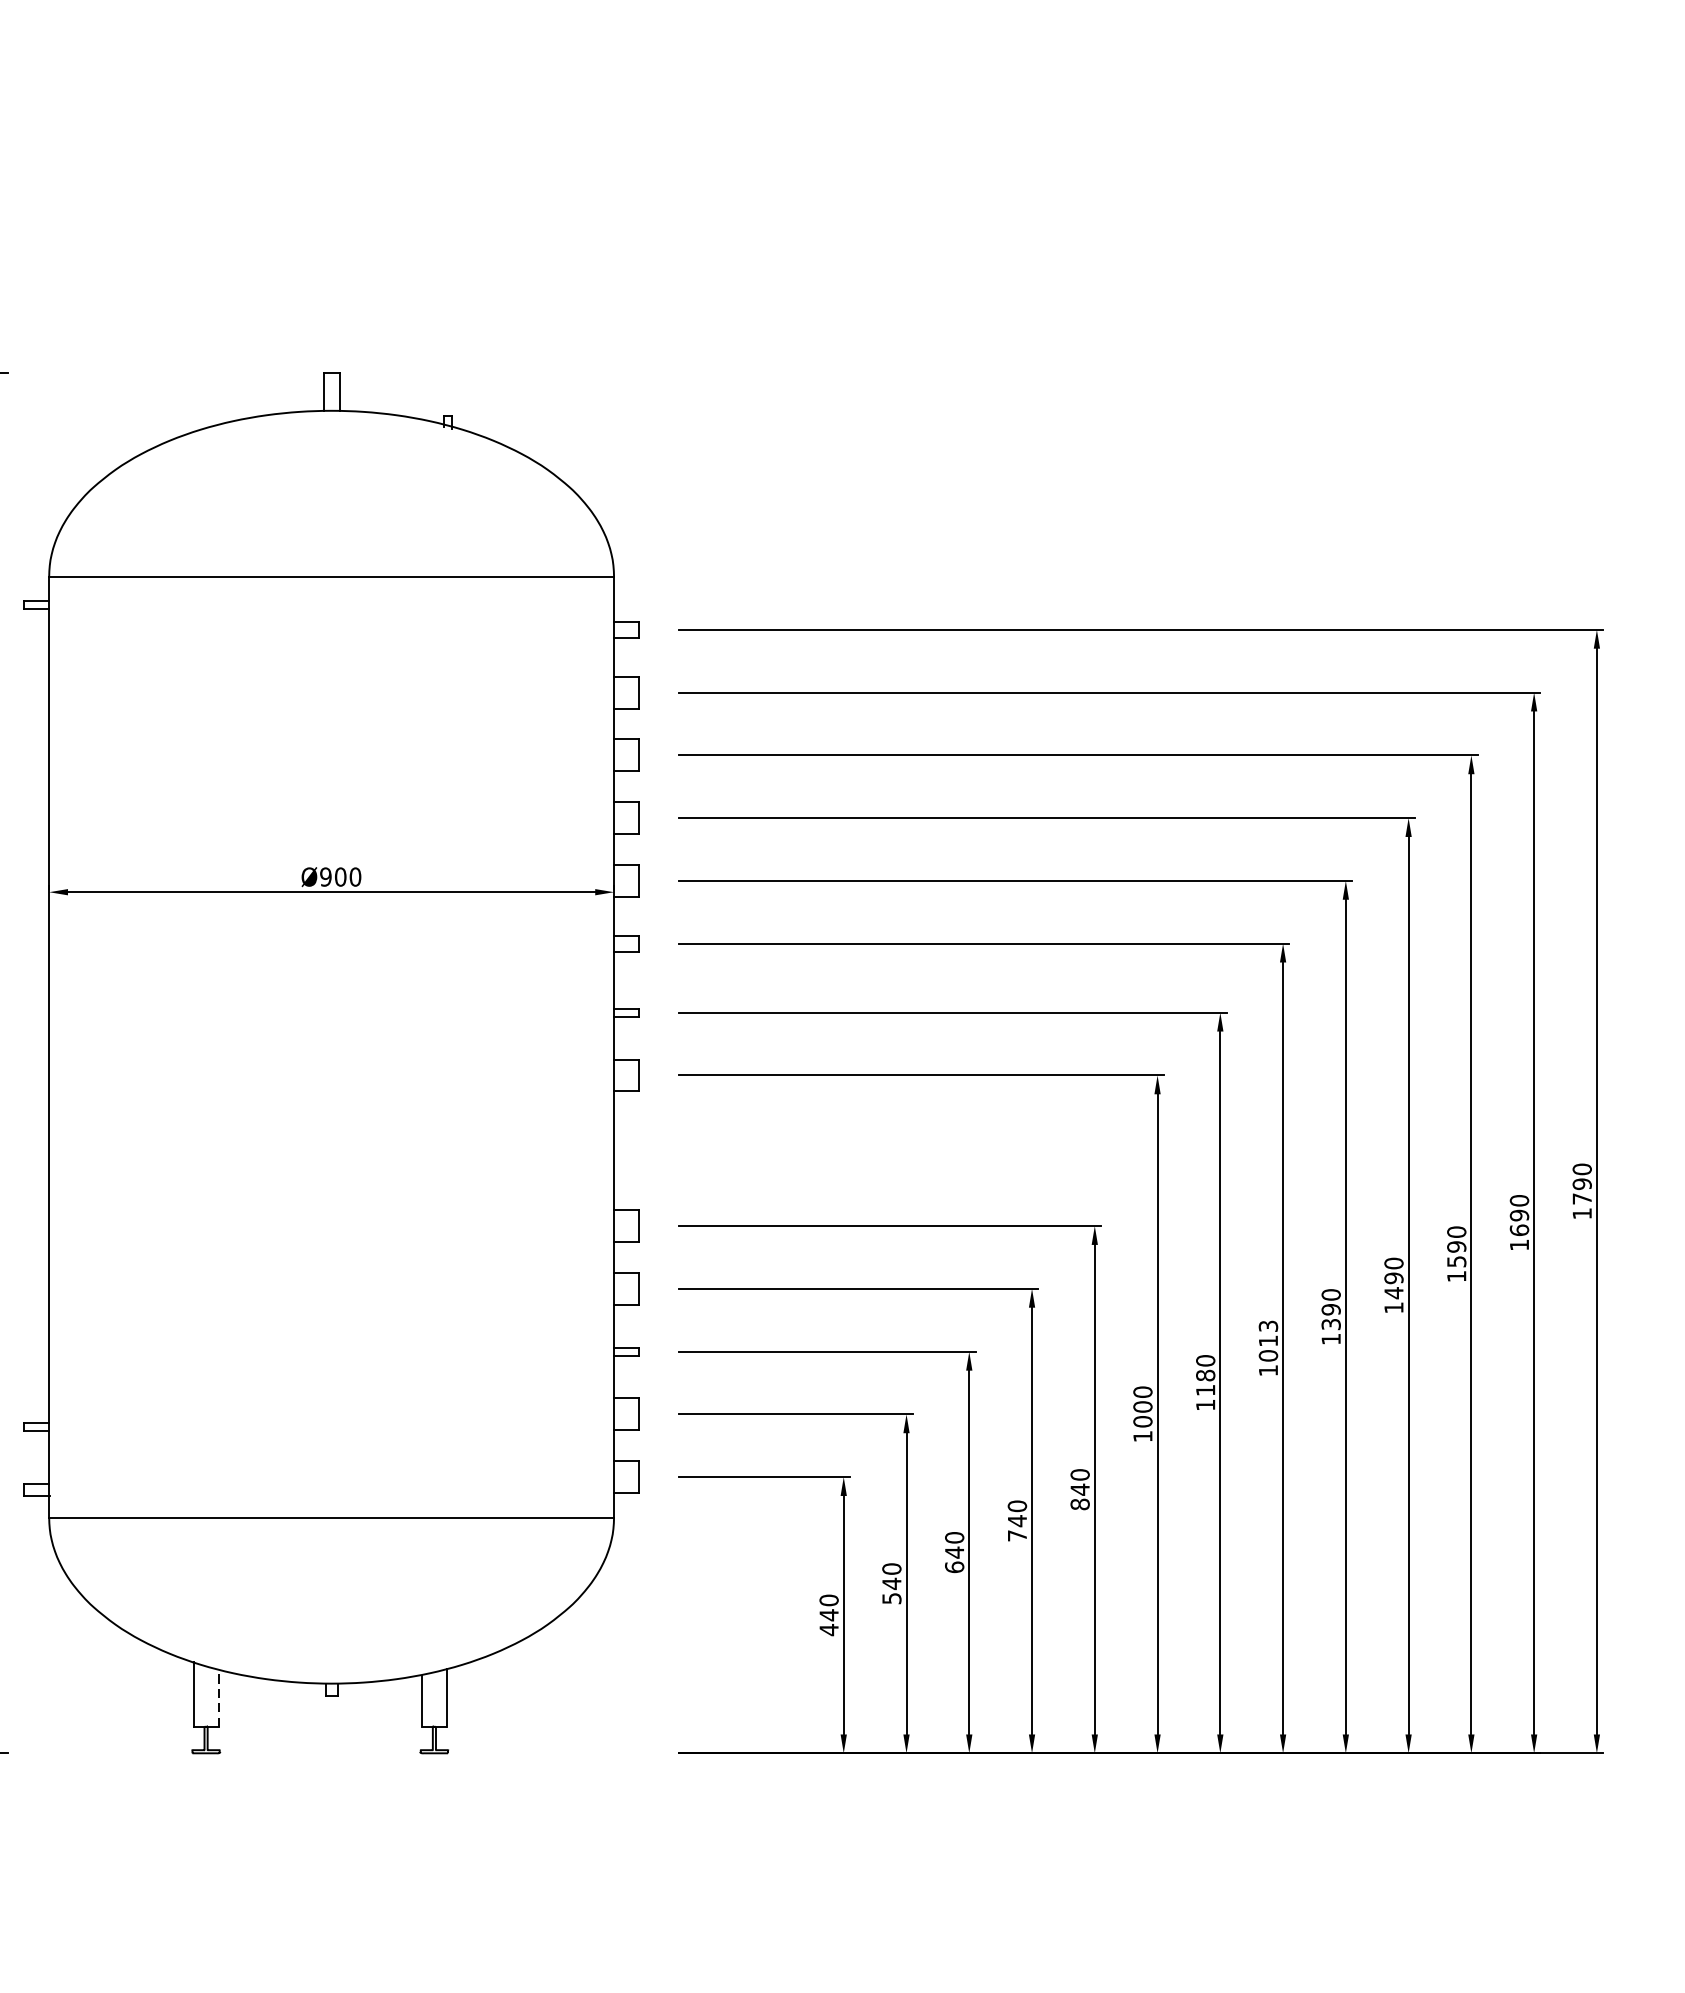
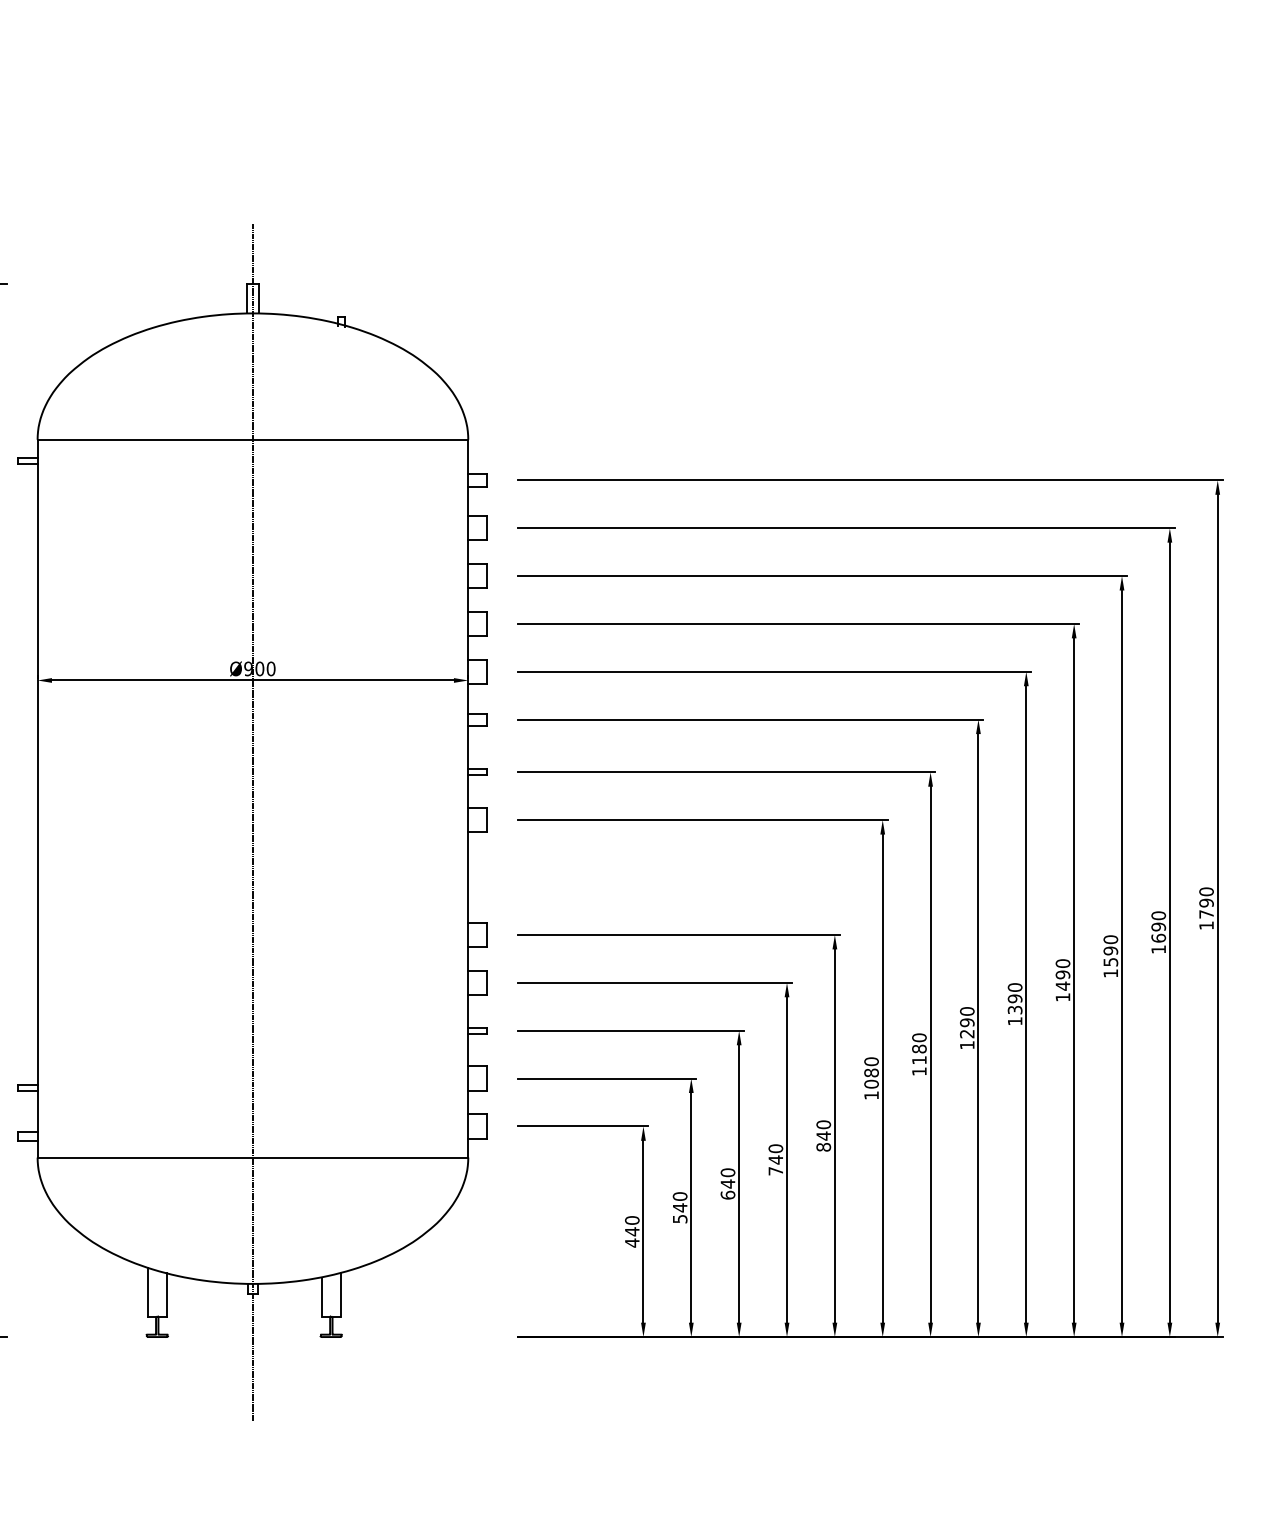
line: (331, 1078) -> (252, 822), added
text: (1268, 1340) -> (967, 1022), 1013 -> 1290
text: (1142, 1406) -> (871, 1072), 1000 -> 1080
line: (218, 1698) -> (166, 1295), dashed -> solid

